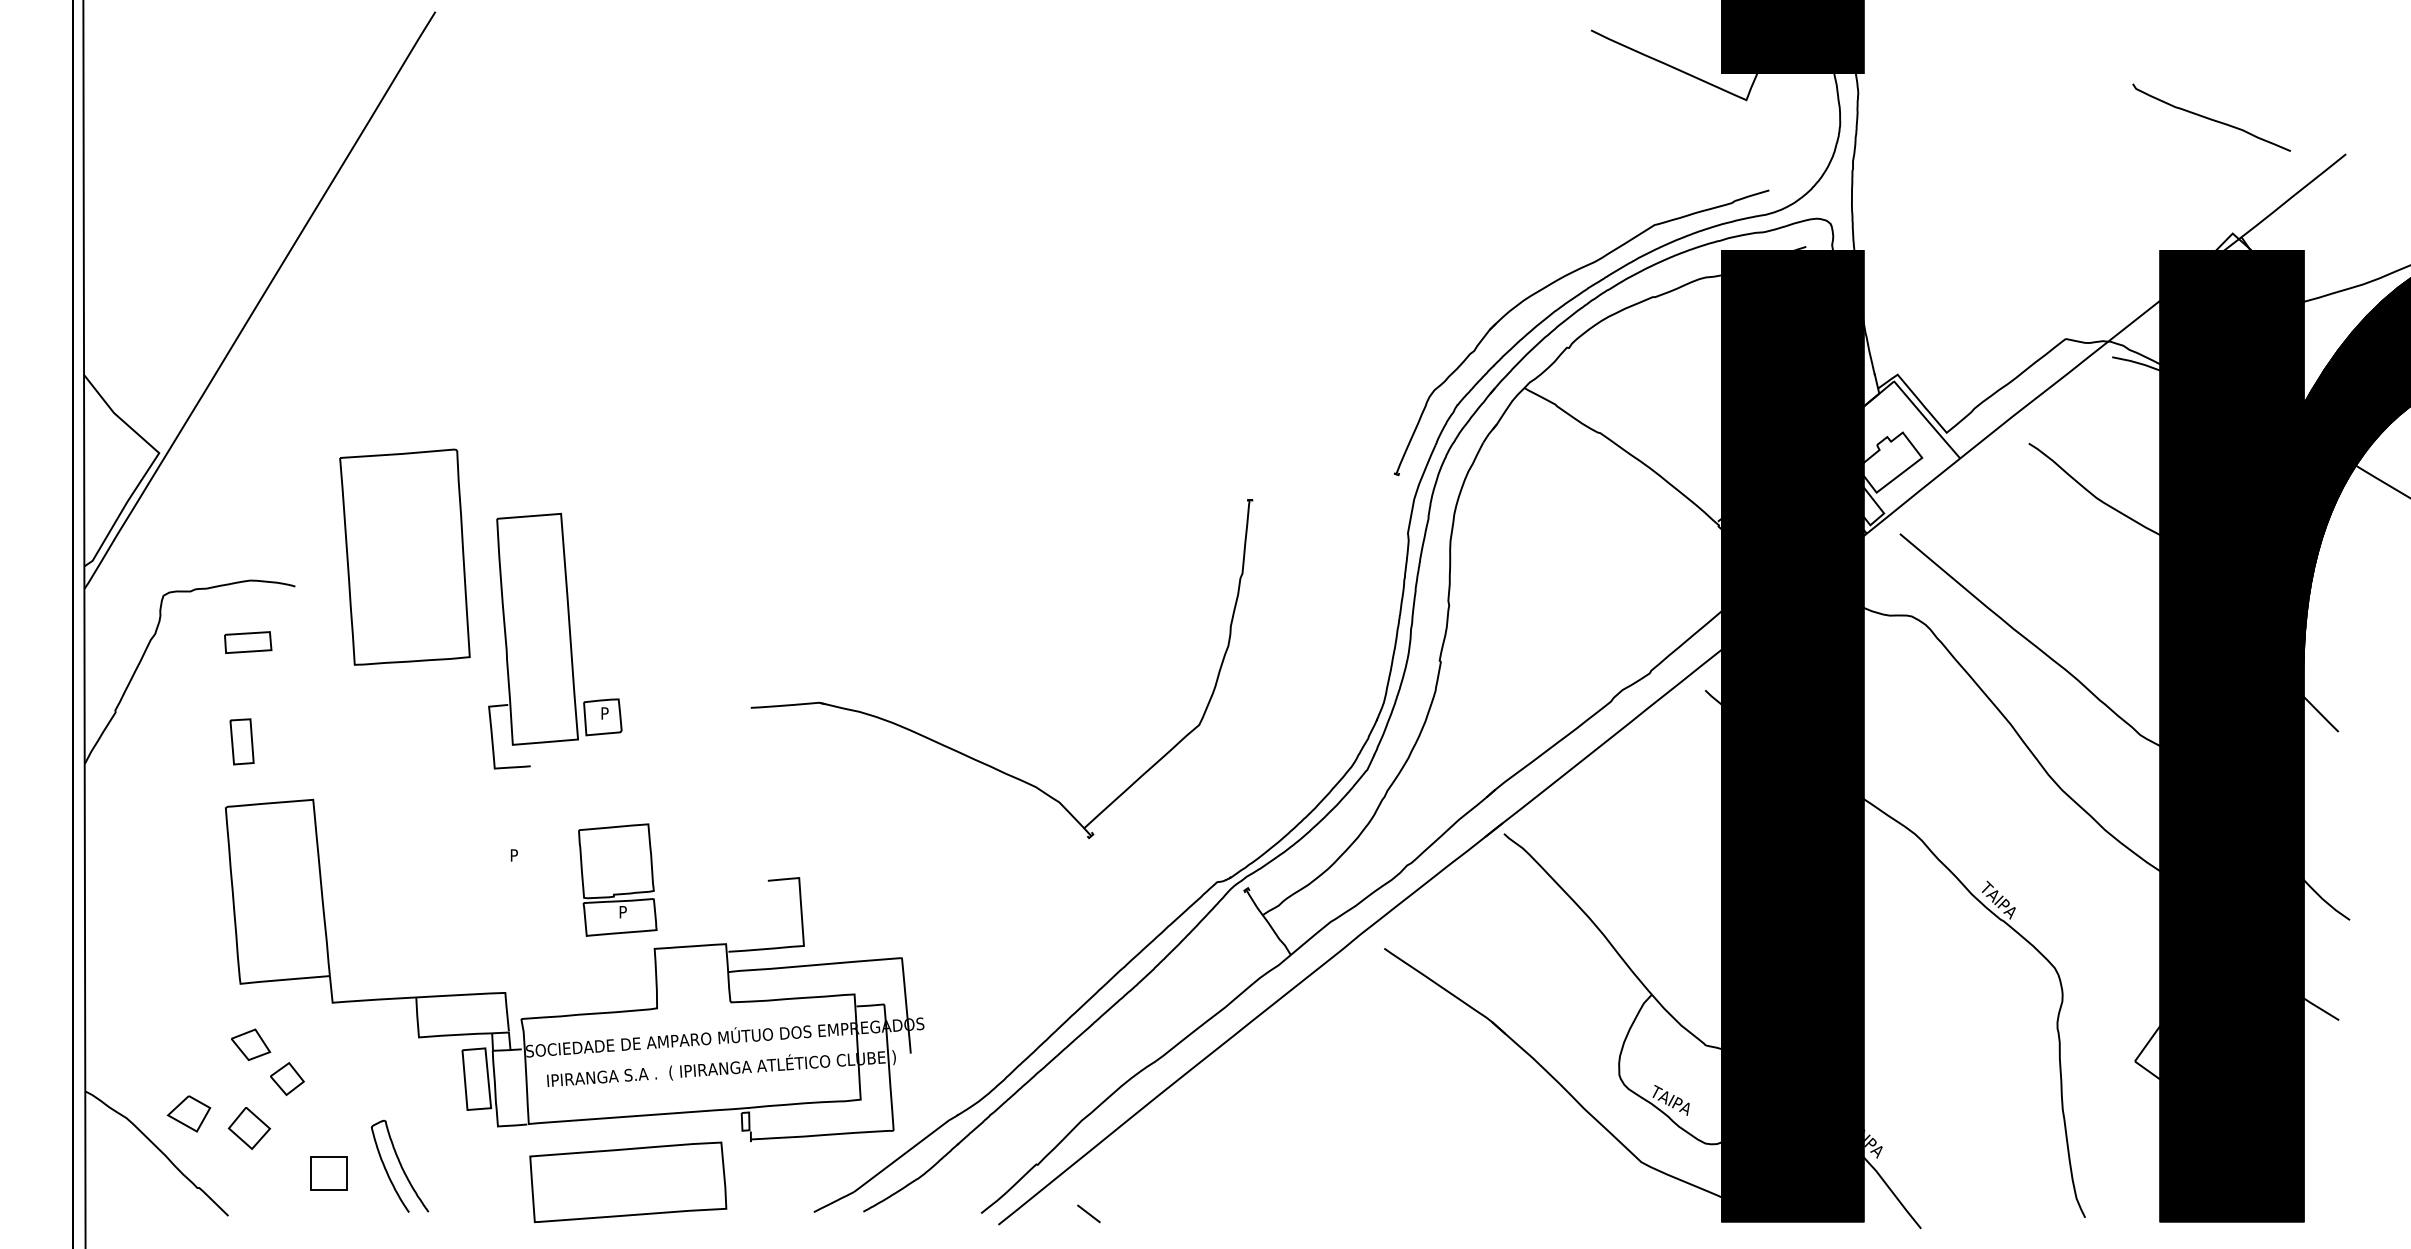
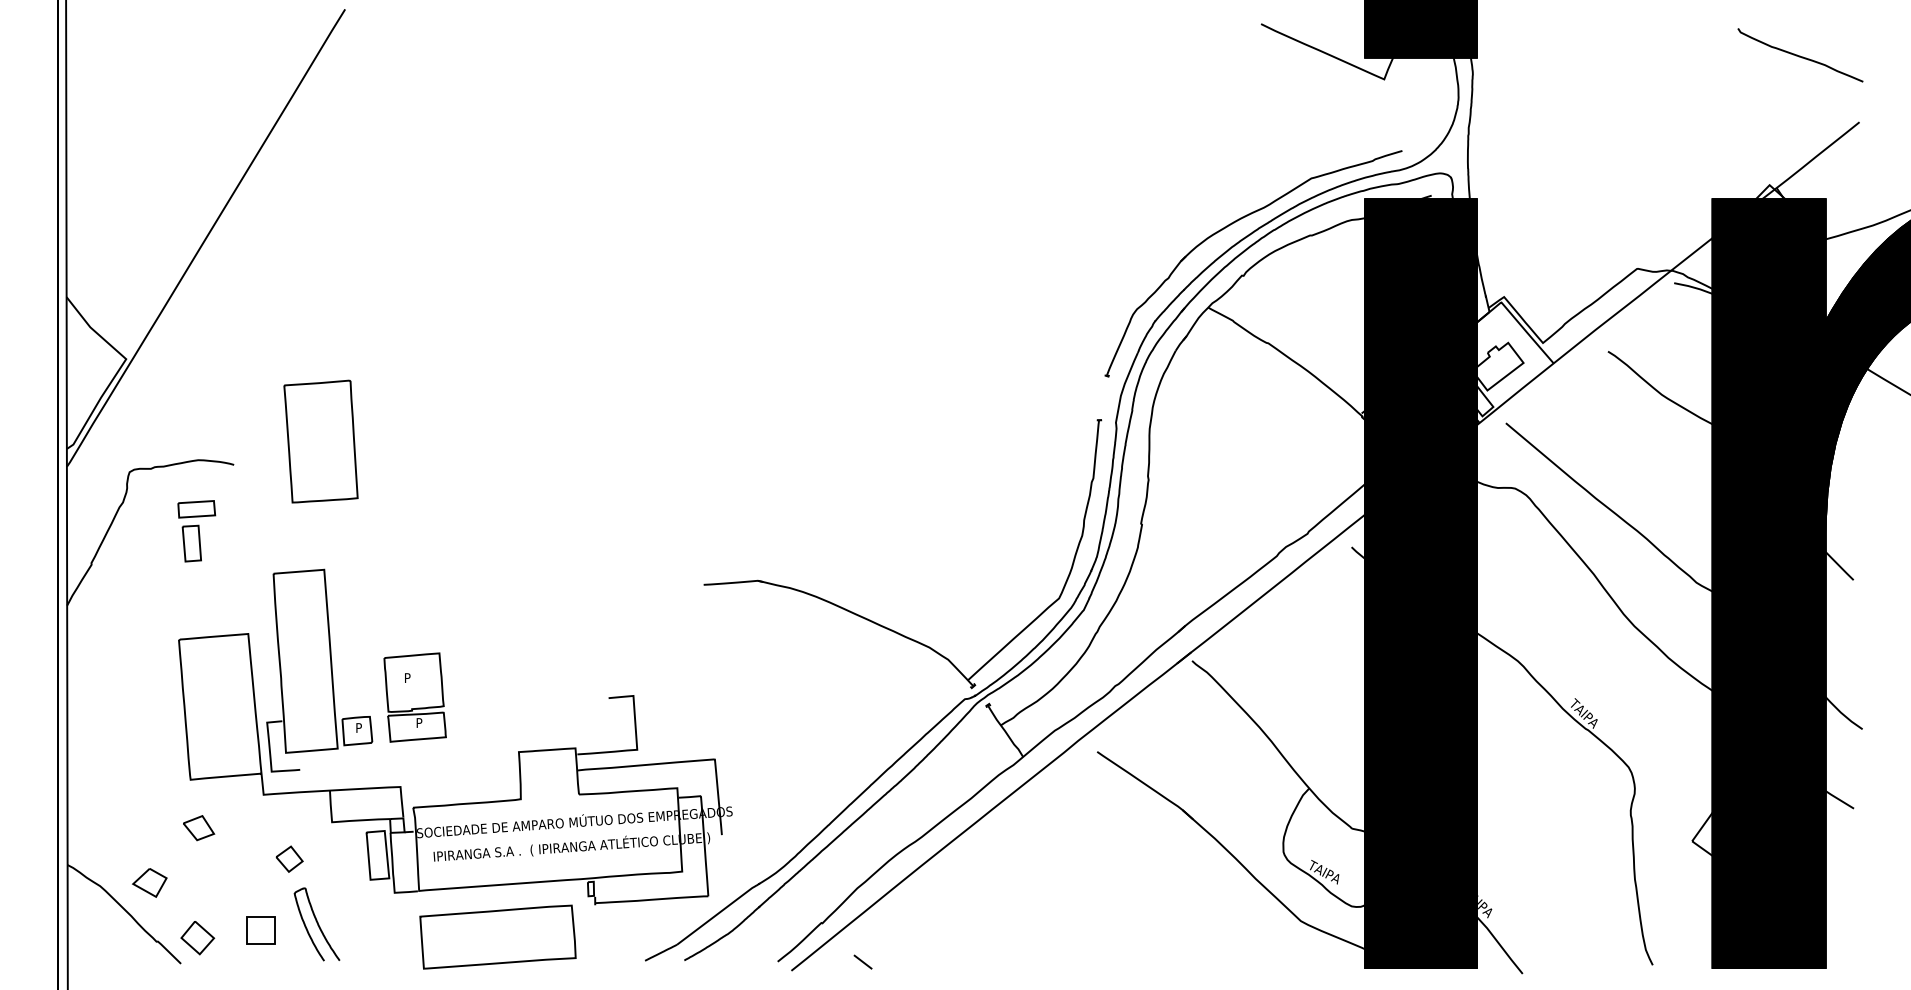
curve: (2211, 118) -> (1800, 55), moved
part: (404, 556) -> (320, 441), size x0.71
part: (555, 640) -> (319, 670), moved
part: (241, 741) -> (191, 543), moved
part: (962, 752) -> (871, 620), moved
part: (617, 879) -> (414, 697), moved
part: (287, 1078) -> (289, 858), moved
part: (249, 1128) -> (197, 938), moved

